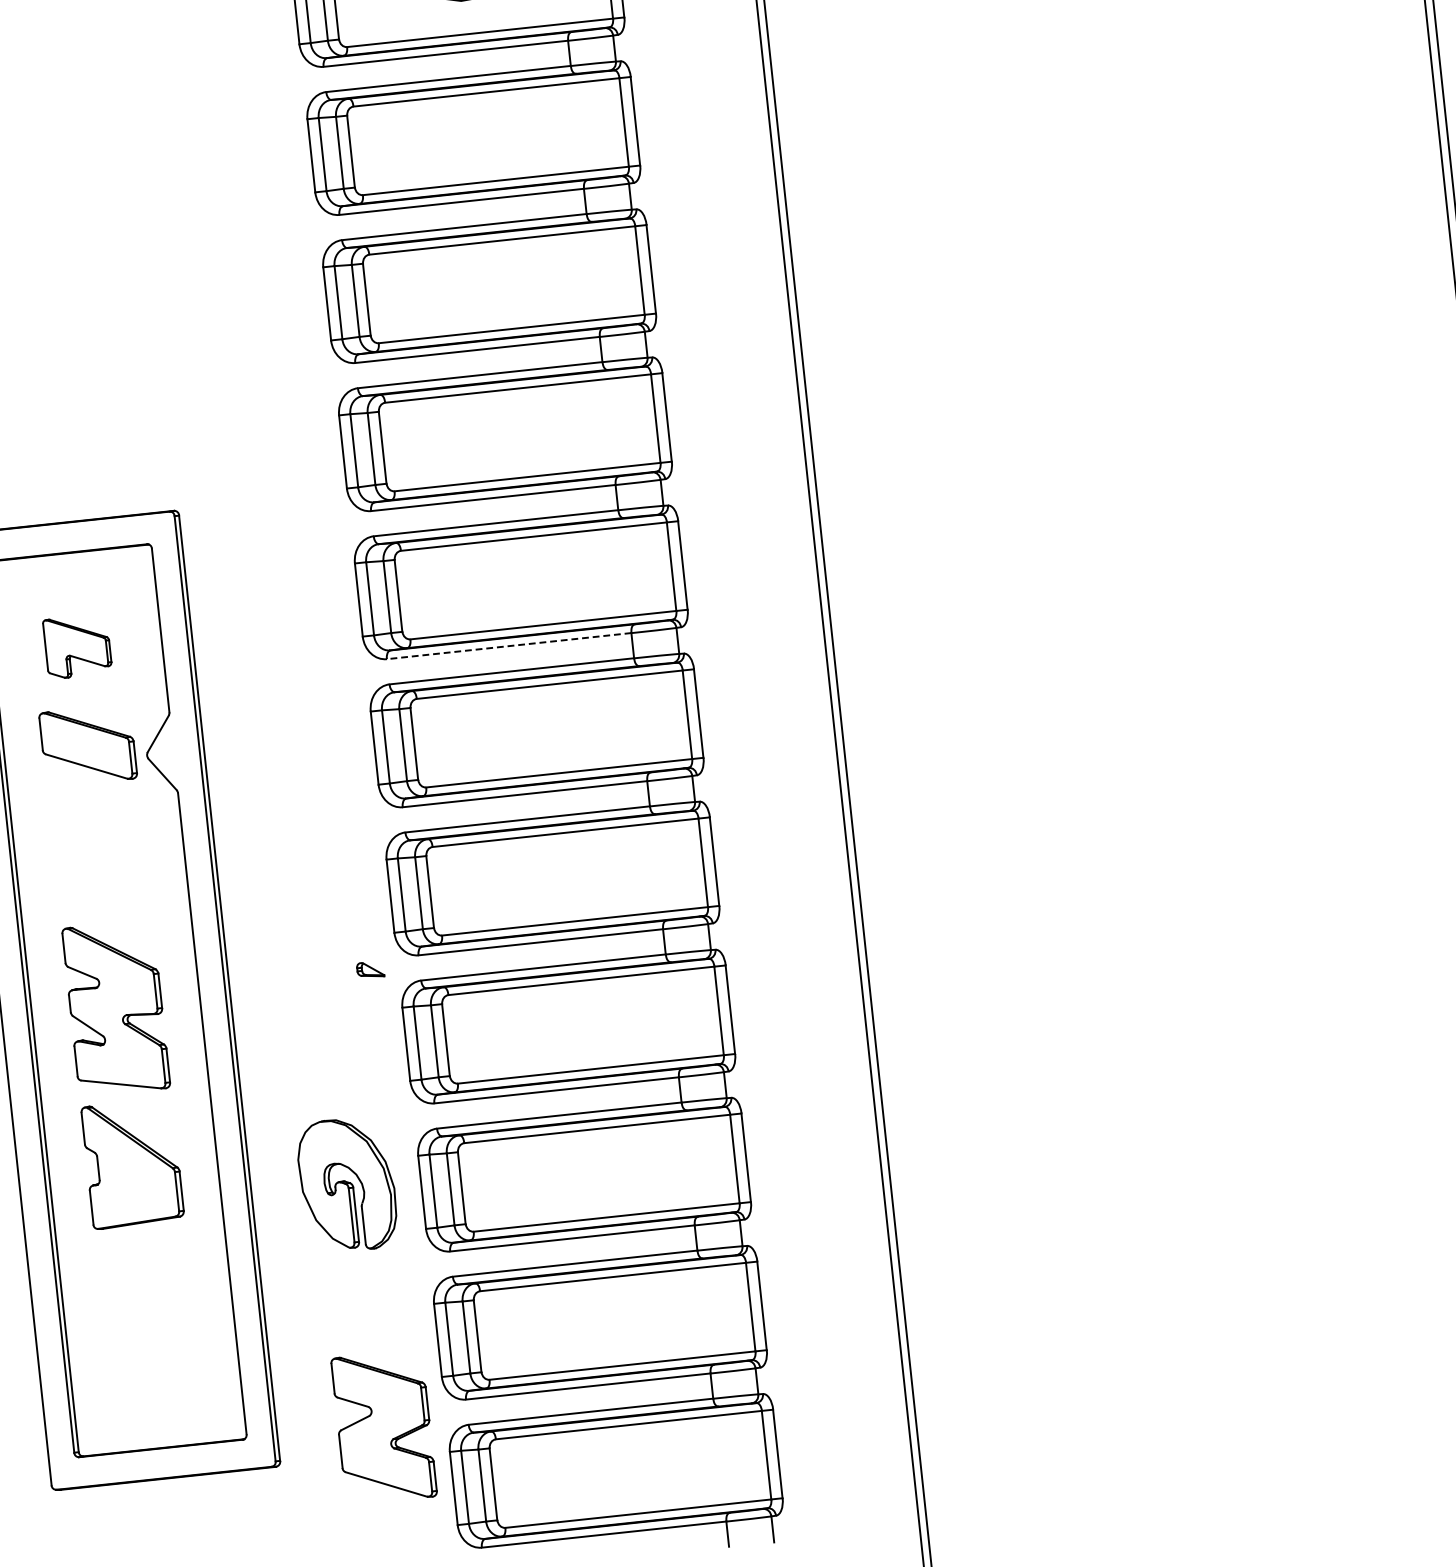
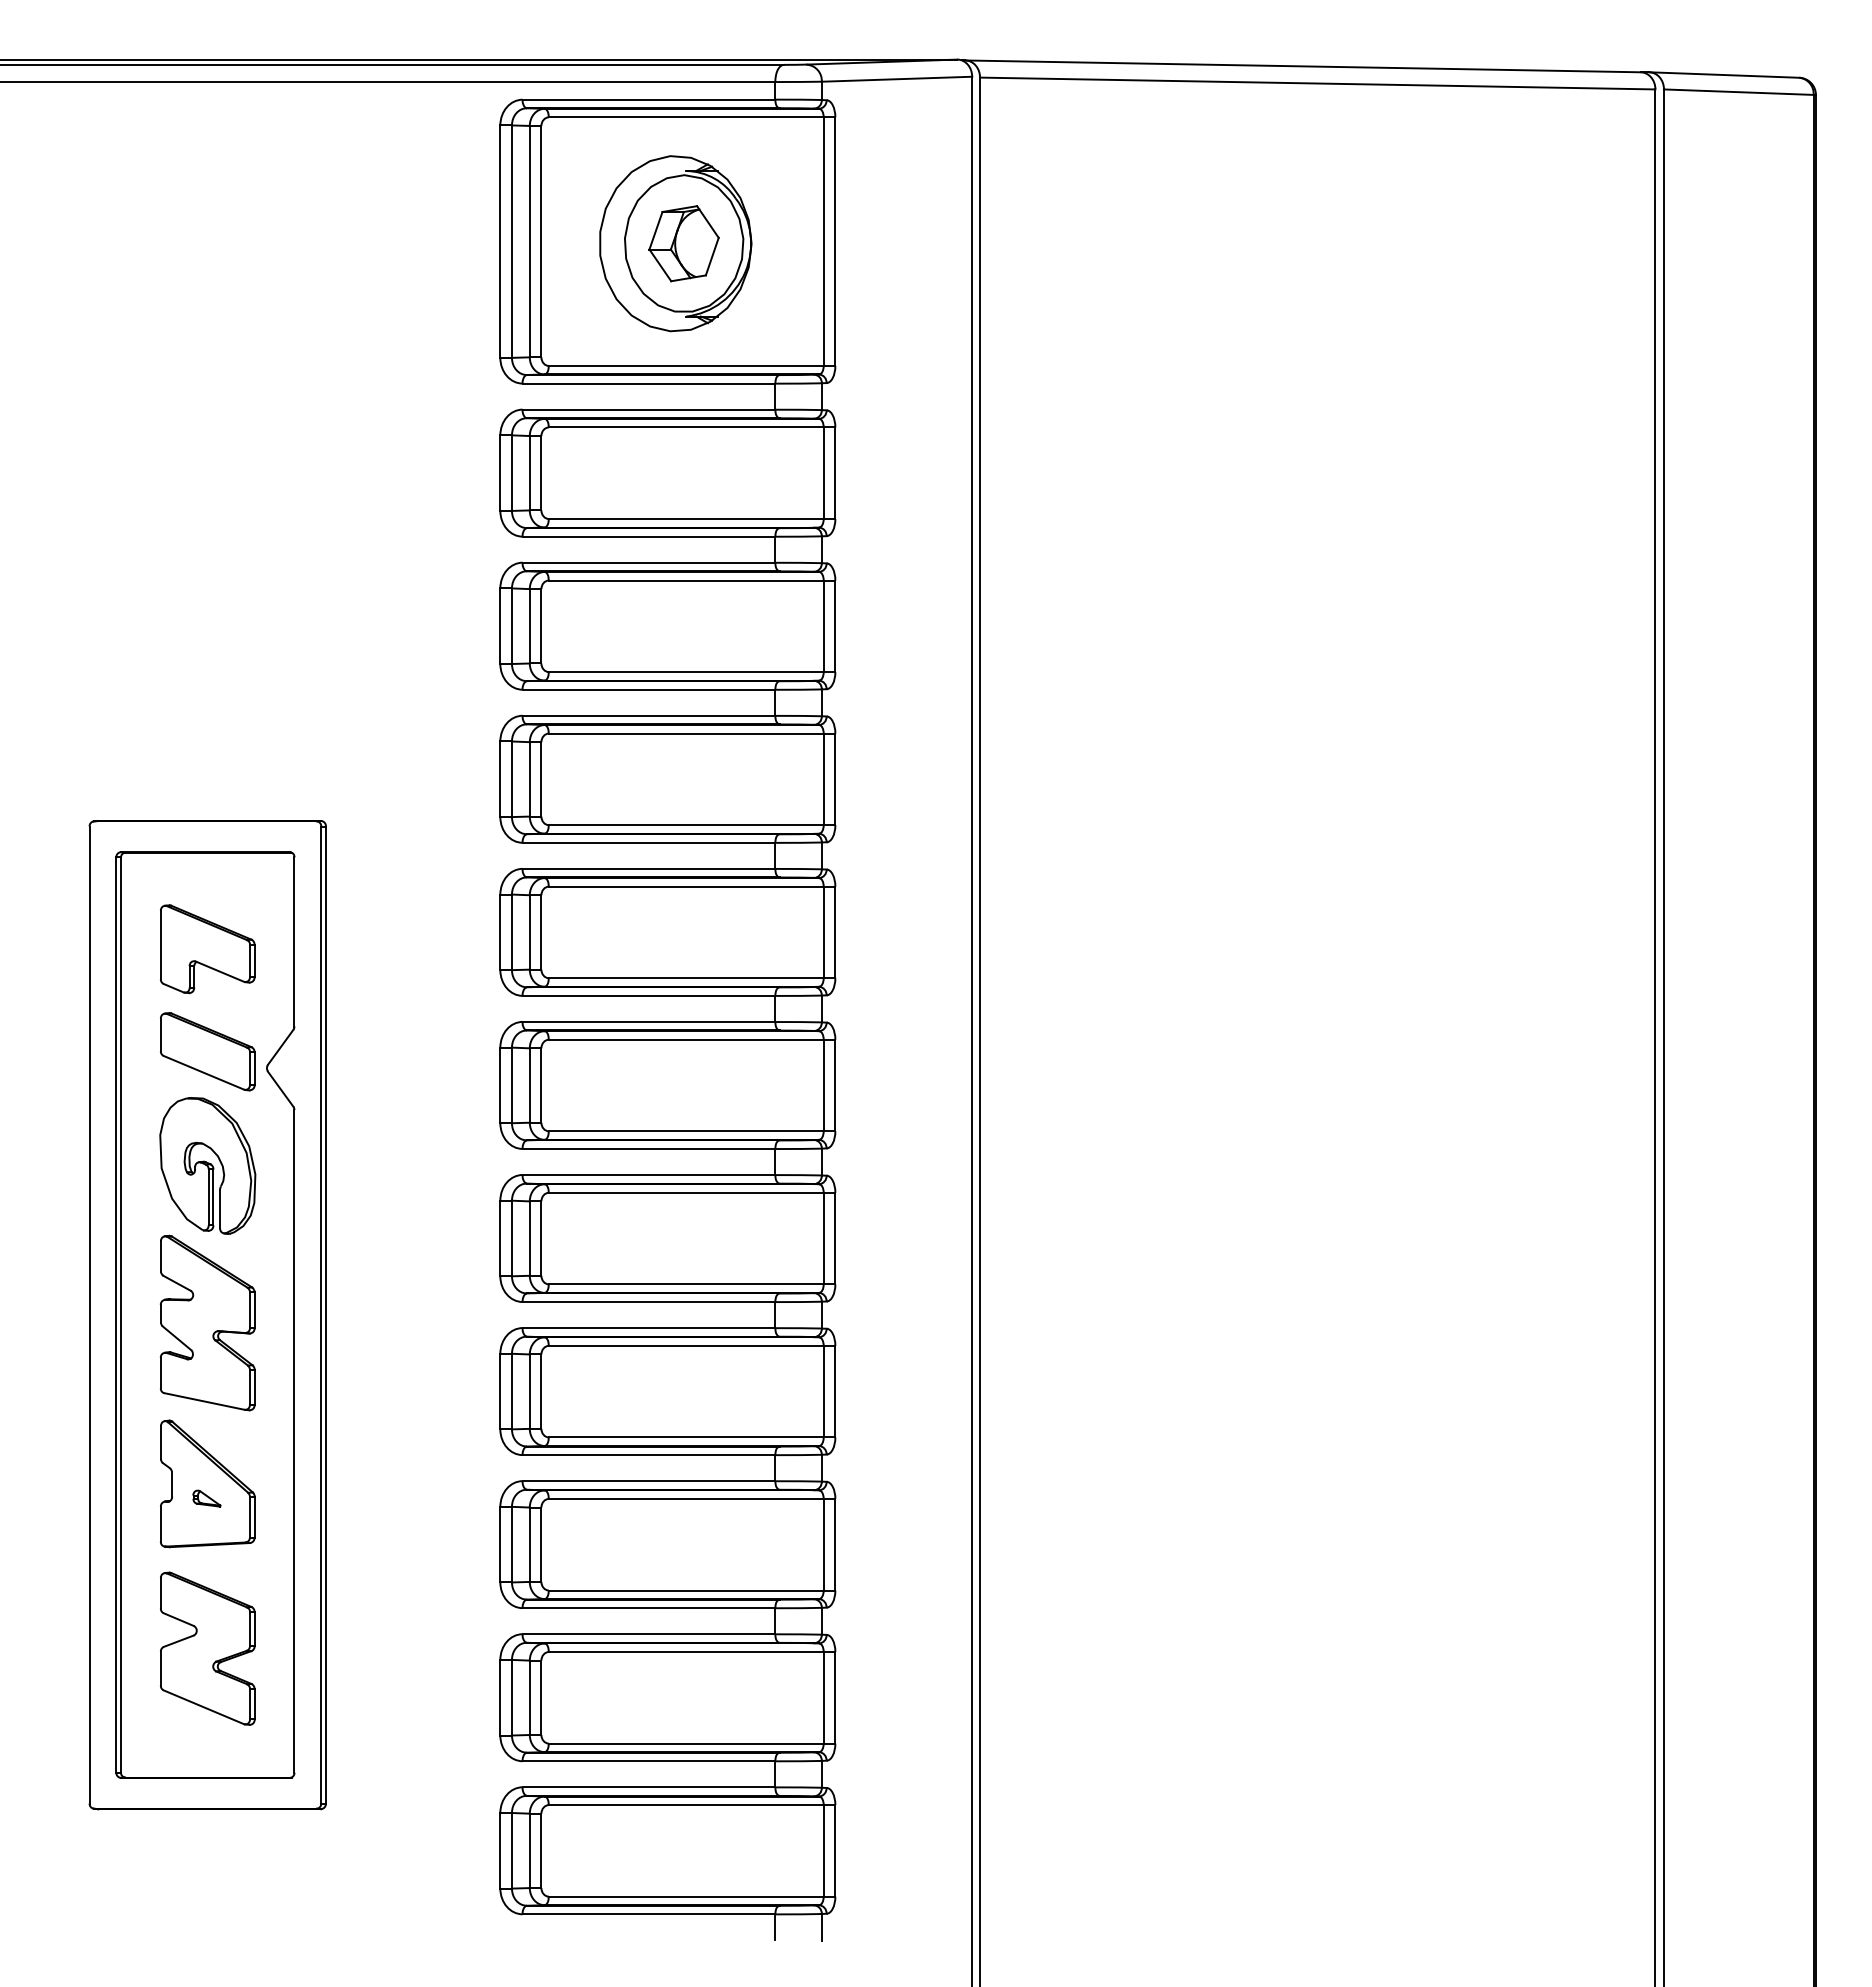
line: (508, 645) -> (648, 995), dashed -> solid
part: (77, 646) -> (207, 949), size x1.43
part: (370, 969) -> (206, 1498), moved
part: (347, 1184) -> (207, 1165), moved
part: (383, 1427) -> (207, 1648), moved

